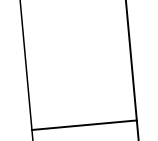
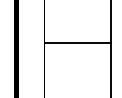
line: (84, 124) -> (77, 42), moved

